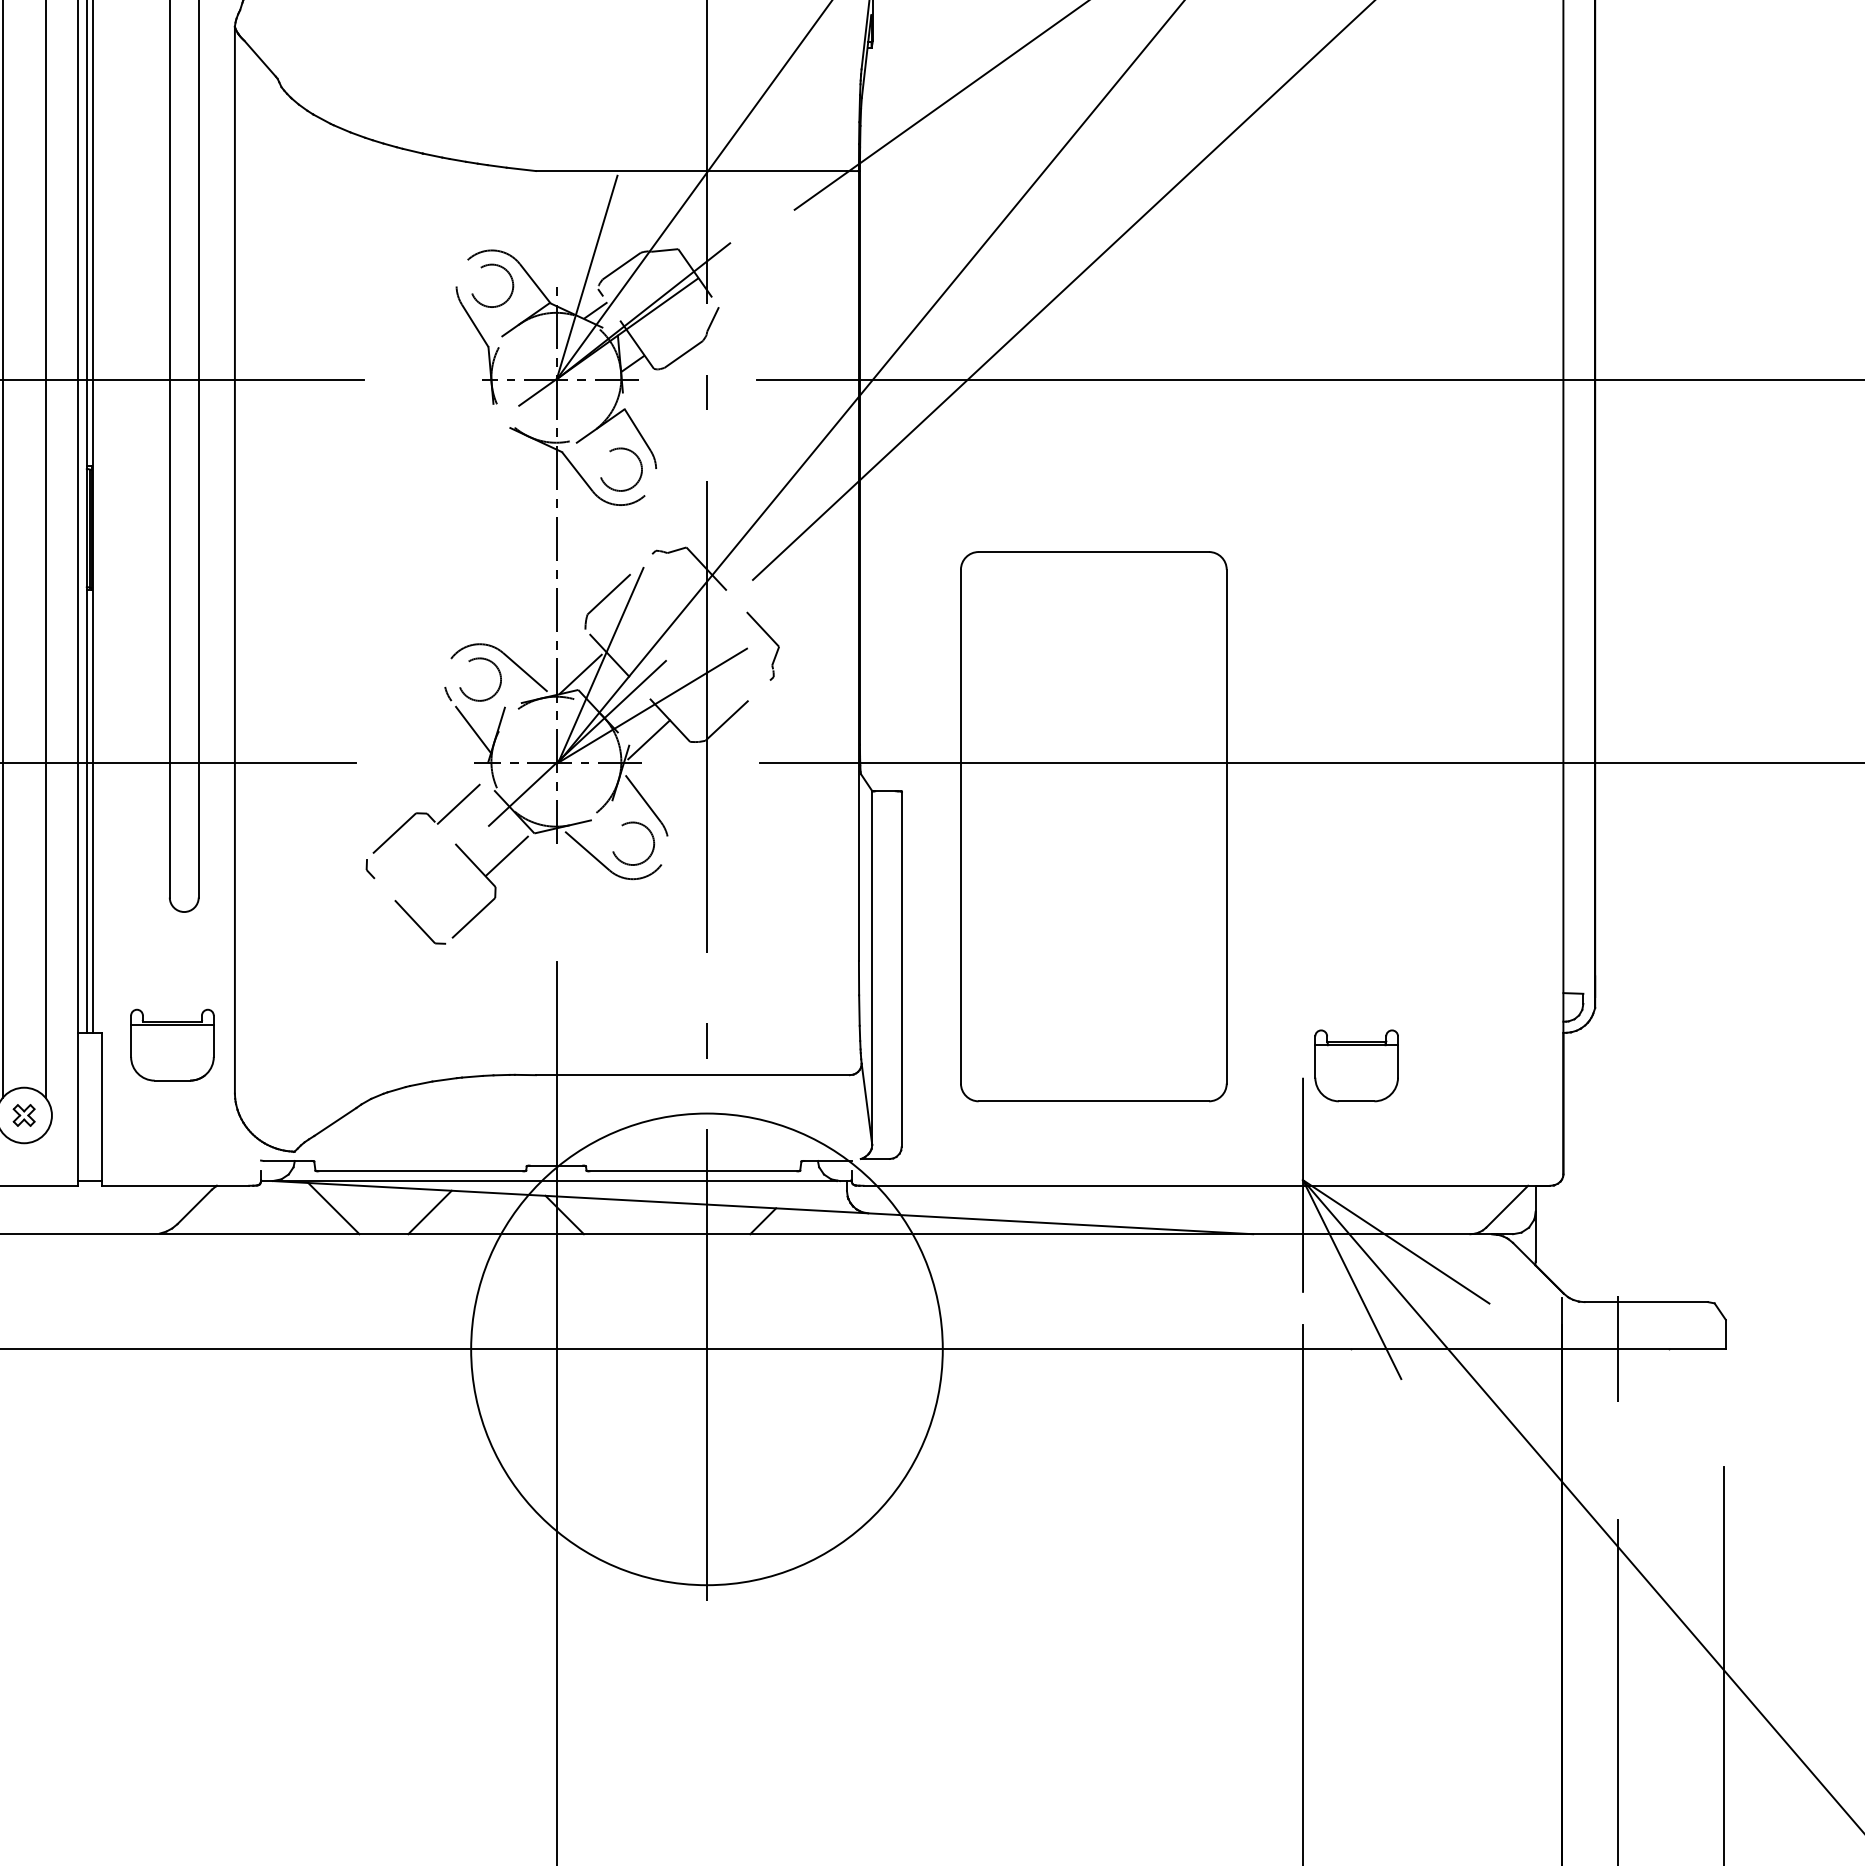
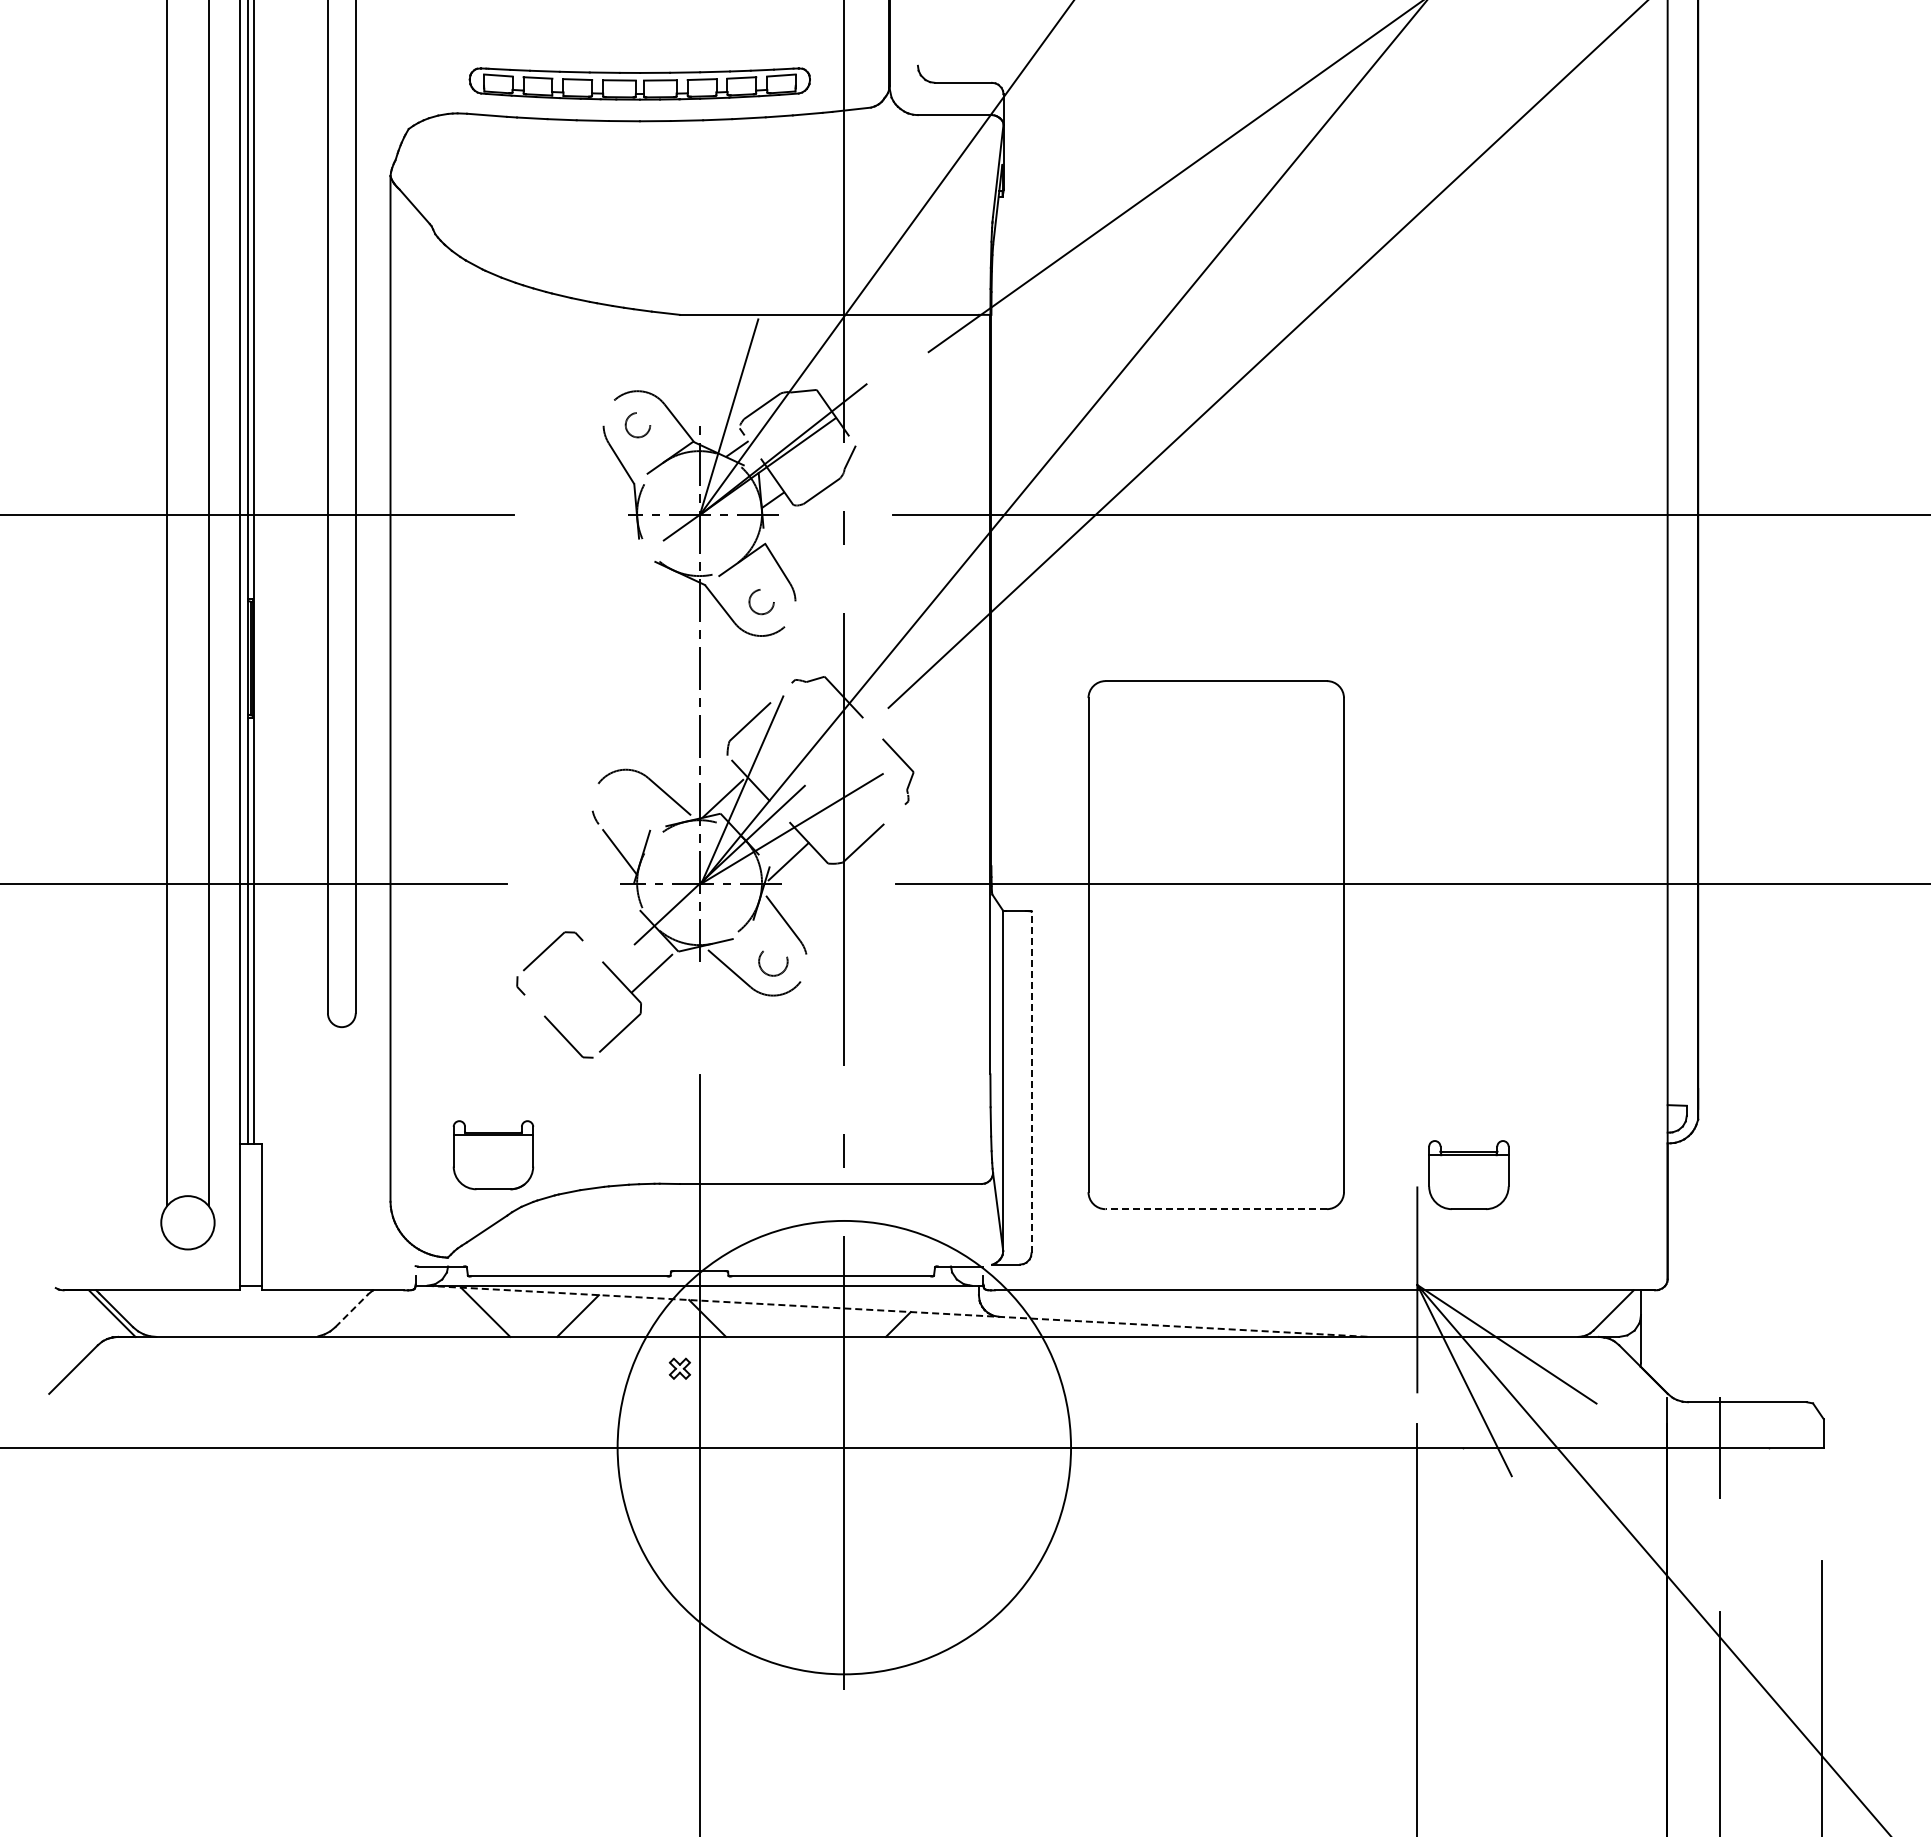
circle: (492, 285) -> (638, 424), size x0.6
circle: (620, 469) -> (761, 601), size x0.6
circle: (480, 679) -> (626, 803), removed
line: (460, 802) -> (607, 921), removed
circle: (633, 843) -> (773, 961), size x0.7
line: (901, 969) -> (1031, 1082), solid -> dashed
part: (172, 1045) -> (493, 1155), moved
line: (1094, 1101) -> (1216, 1209), solid -> dashed
part: (23, 1115) -> (679, 1368), moved
line: (195, 1206) -> (352, 1310), solid -> dashed
line: (763, 1207) -> (898, 1311), solid -> dashed

